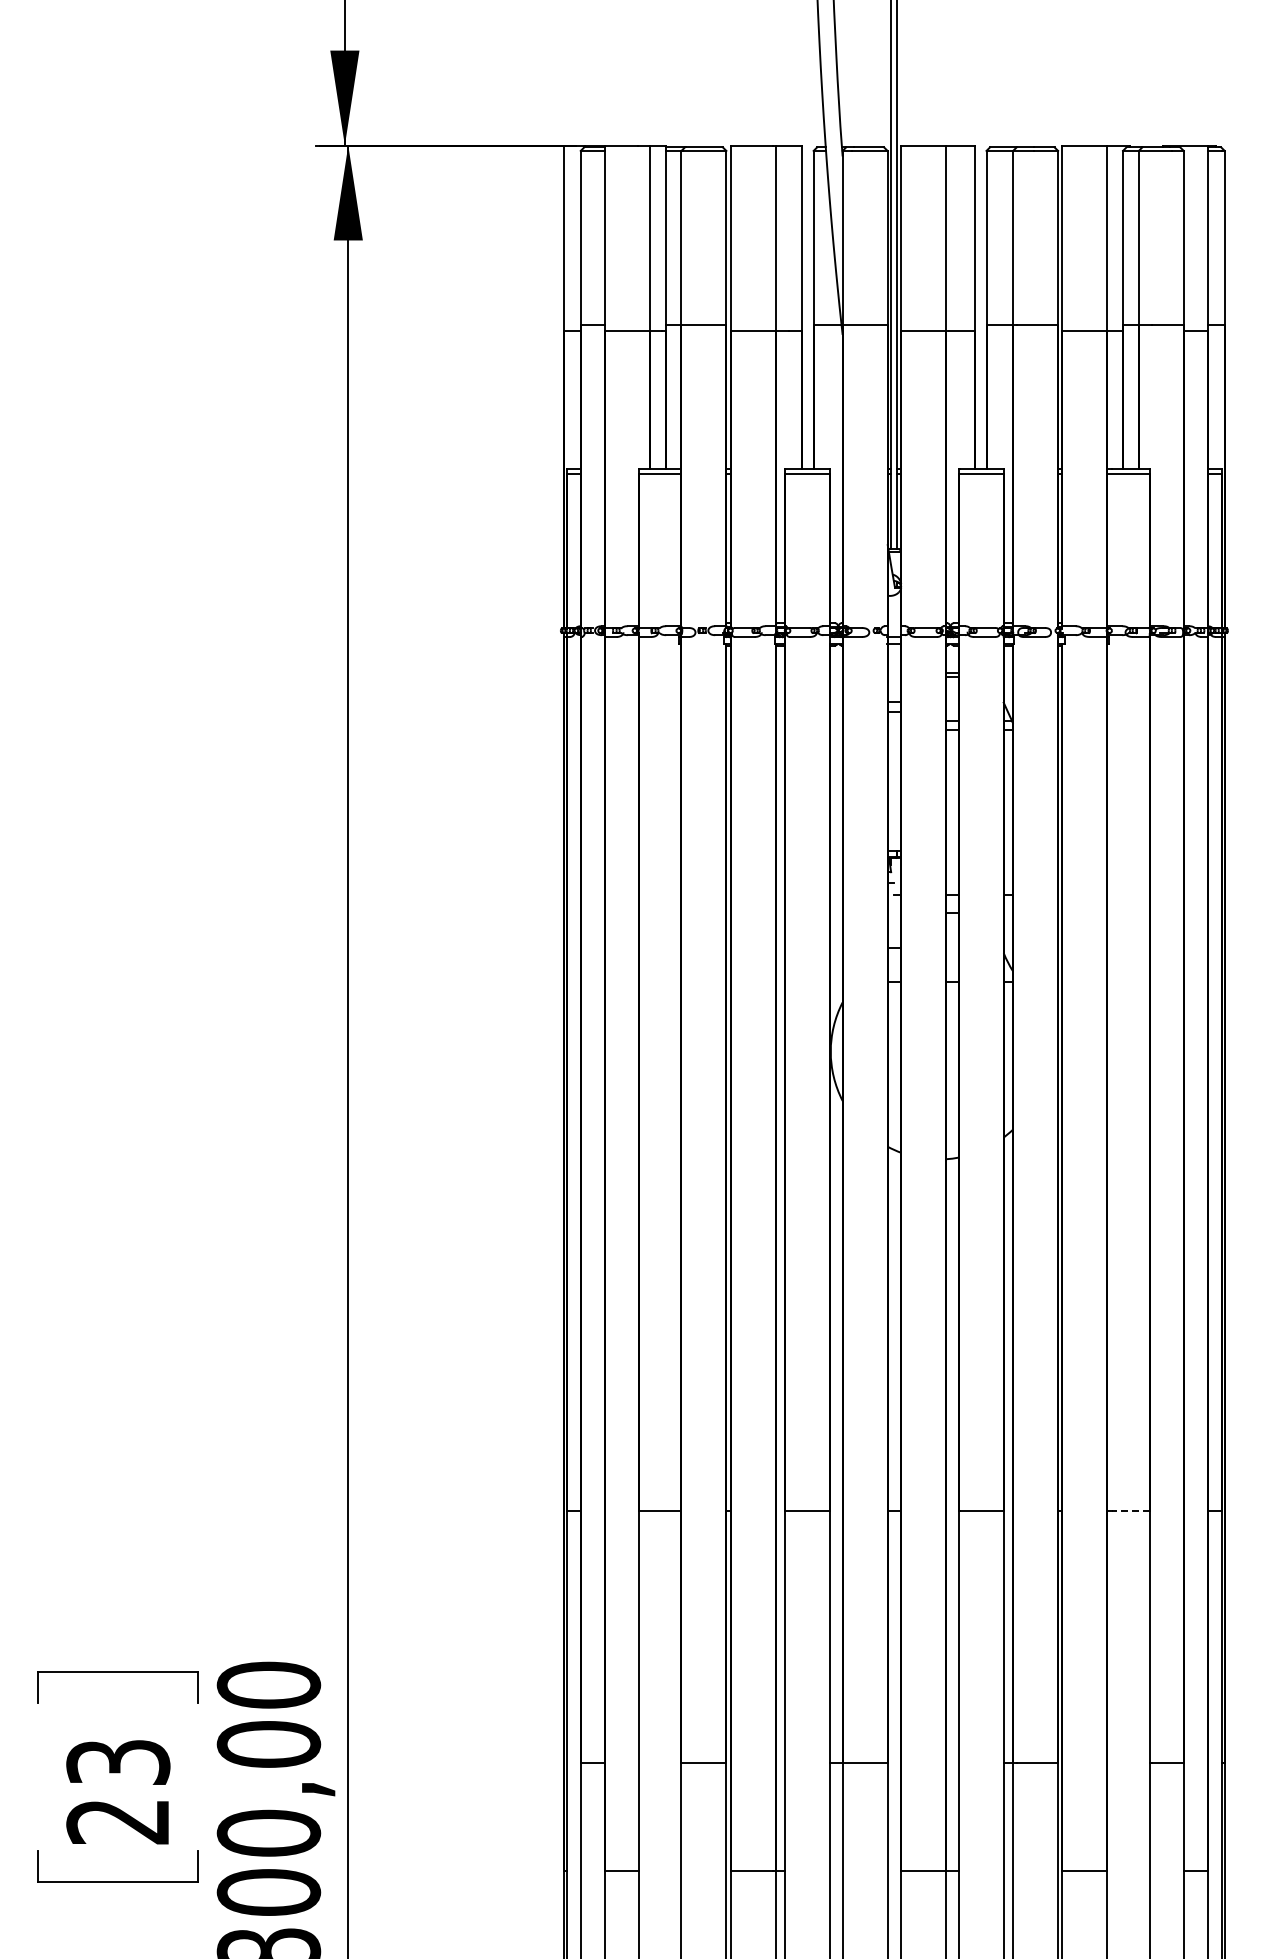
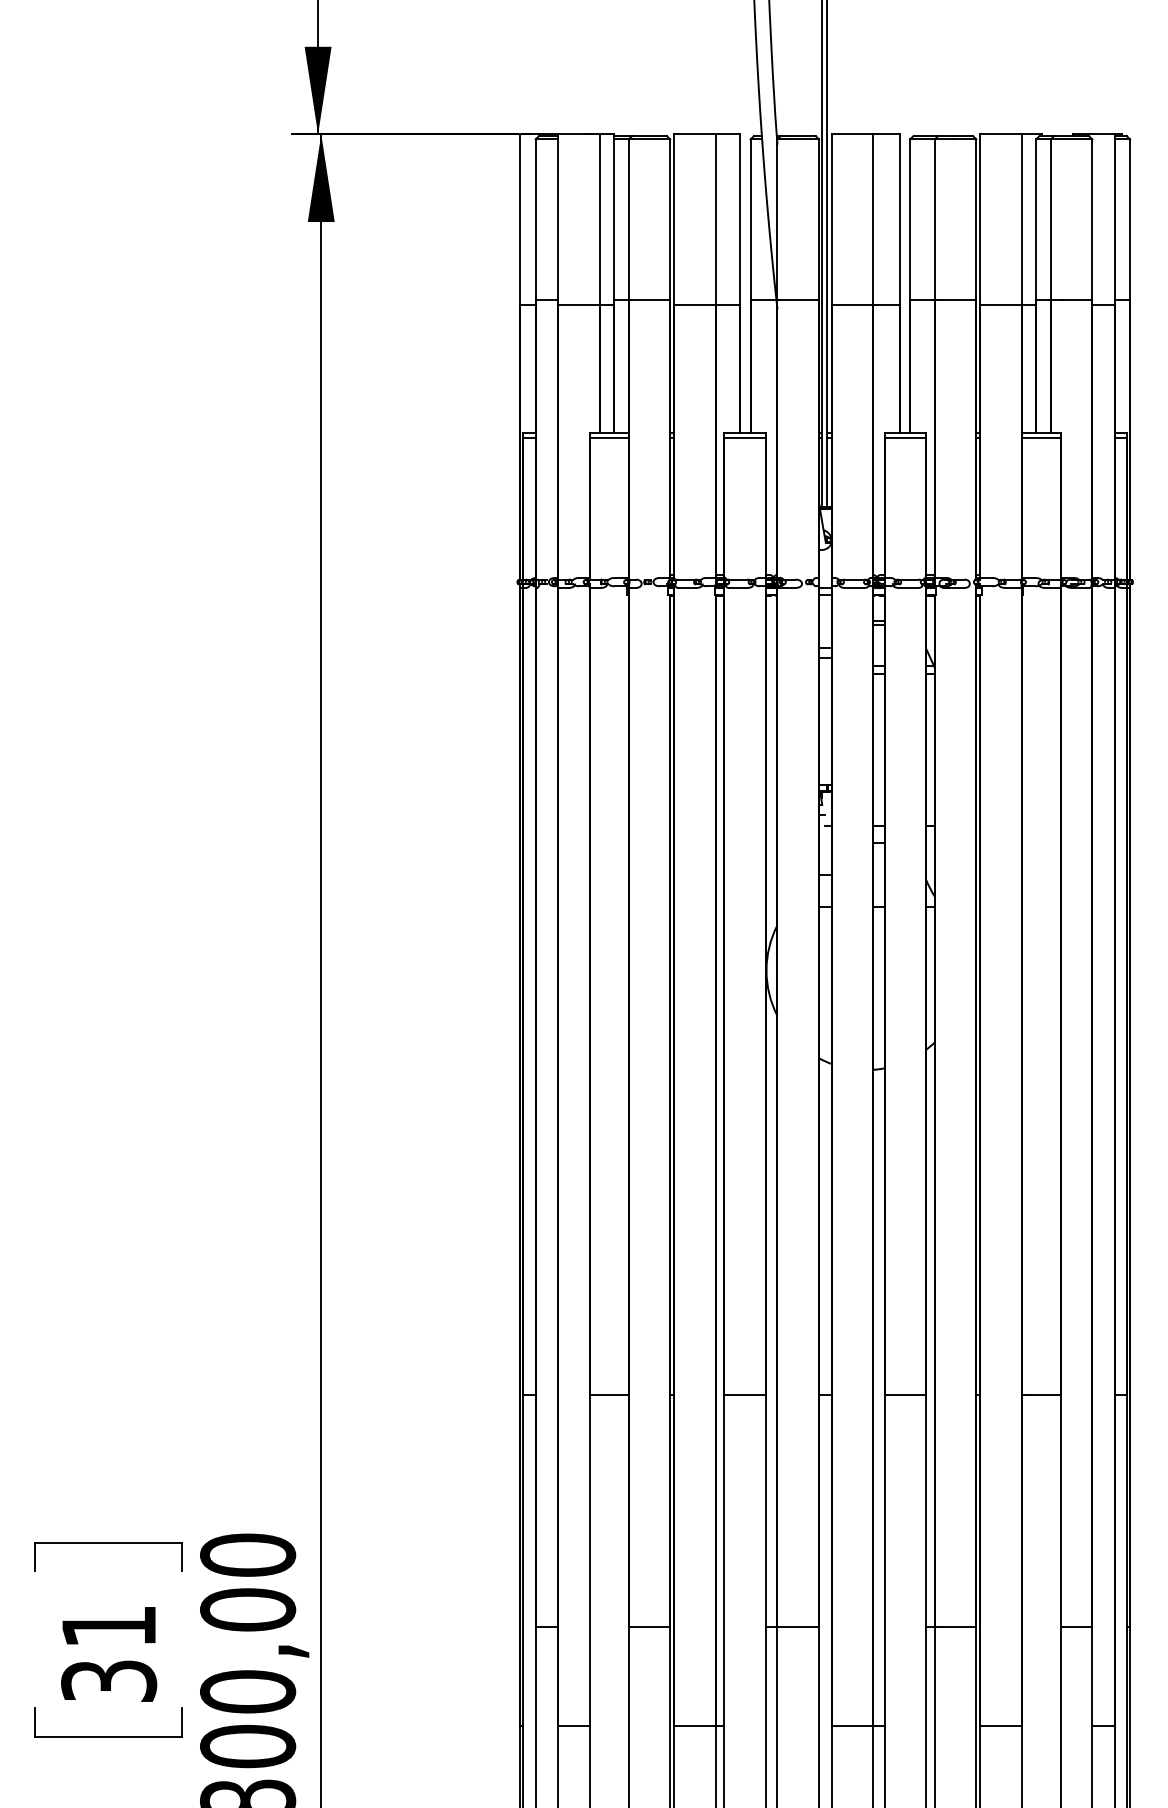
line: (1131, 1511) -> (1044, 1394), dashed -> solid
text: (118, 1792) -> (109, 1654), 23 -> 31

